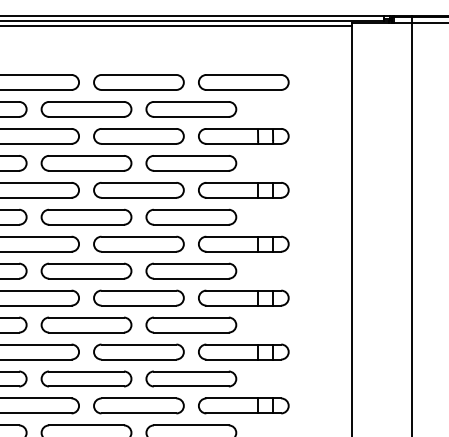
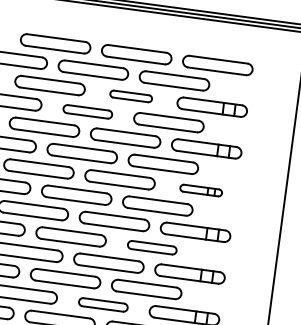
part: (138, 136) -> (130, 96), size x0.6
part: (86, 163) -> (87, 111), size x0.7
part: (243, 243) -> (200, 190), size x0.6
part: (191, 324) -> (152, 247), size x0.7
part: (138, 405) -> (103, 304), size x0.7

